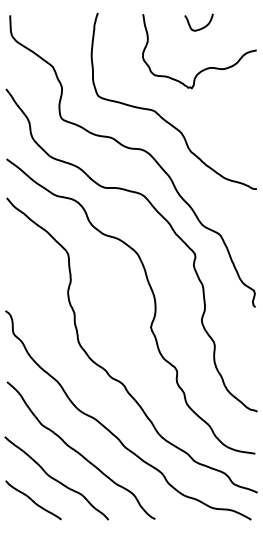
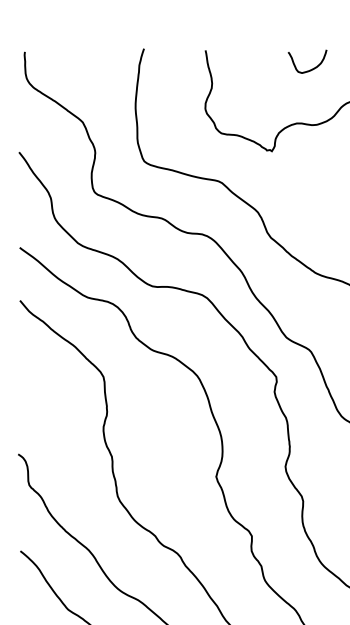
curve: (201, 27) -> (310, 68), moved

